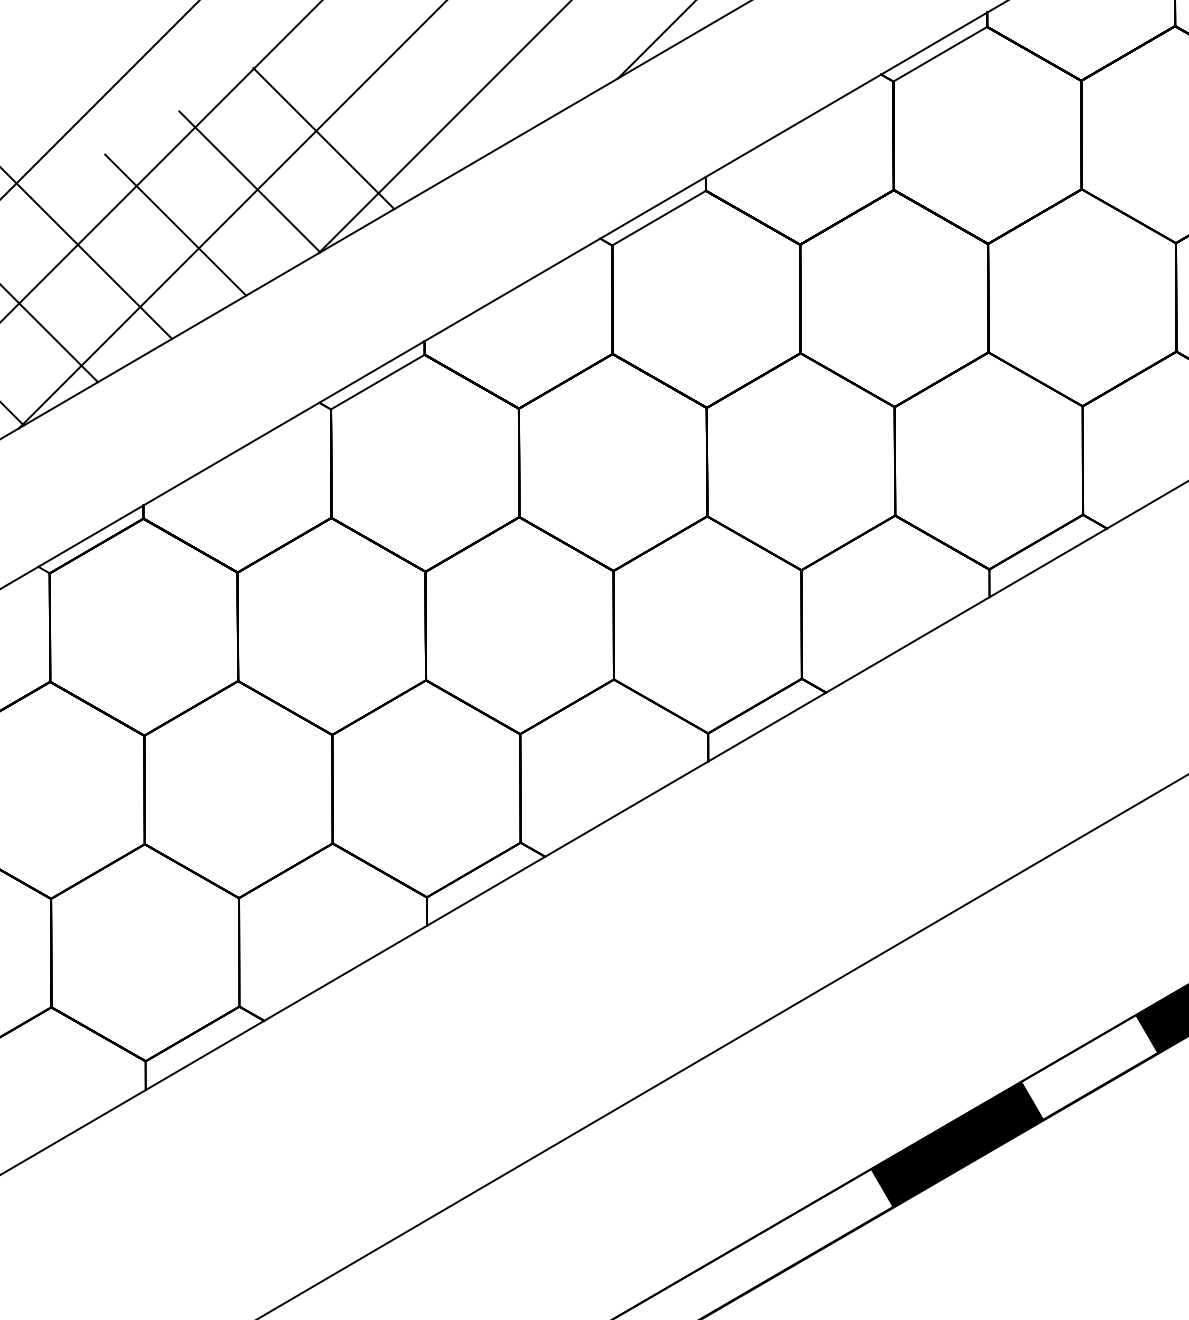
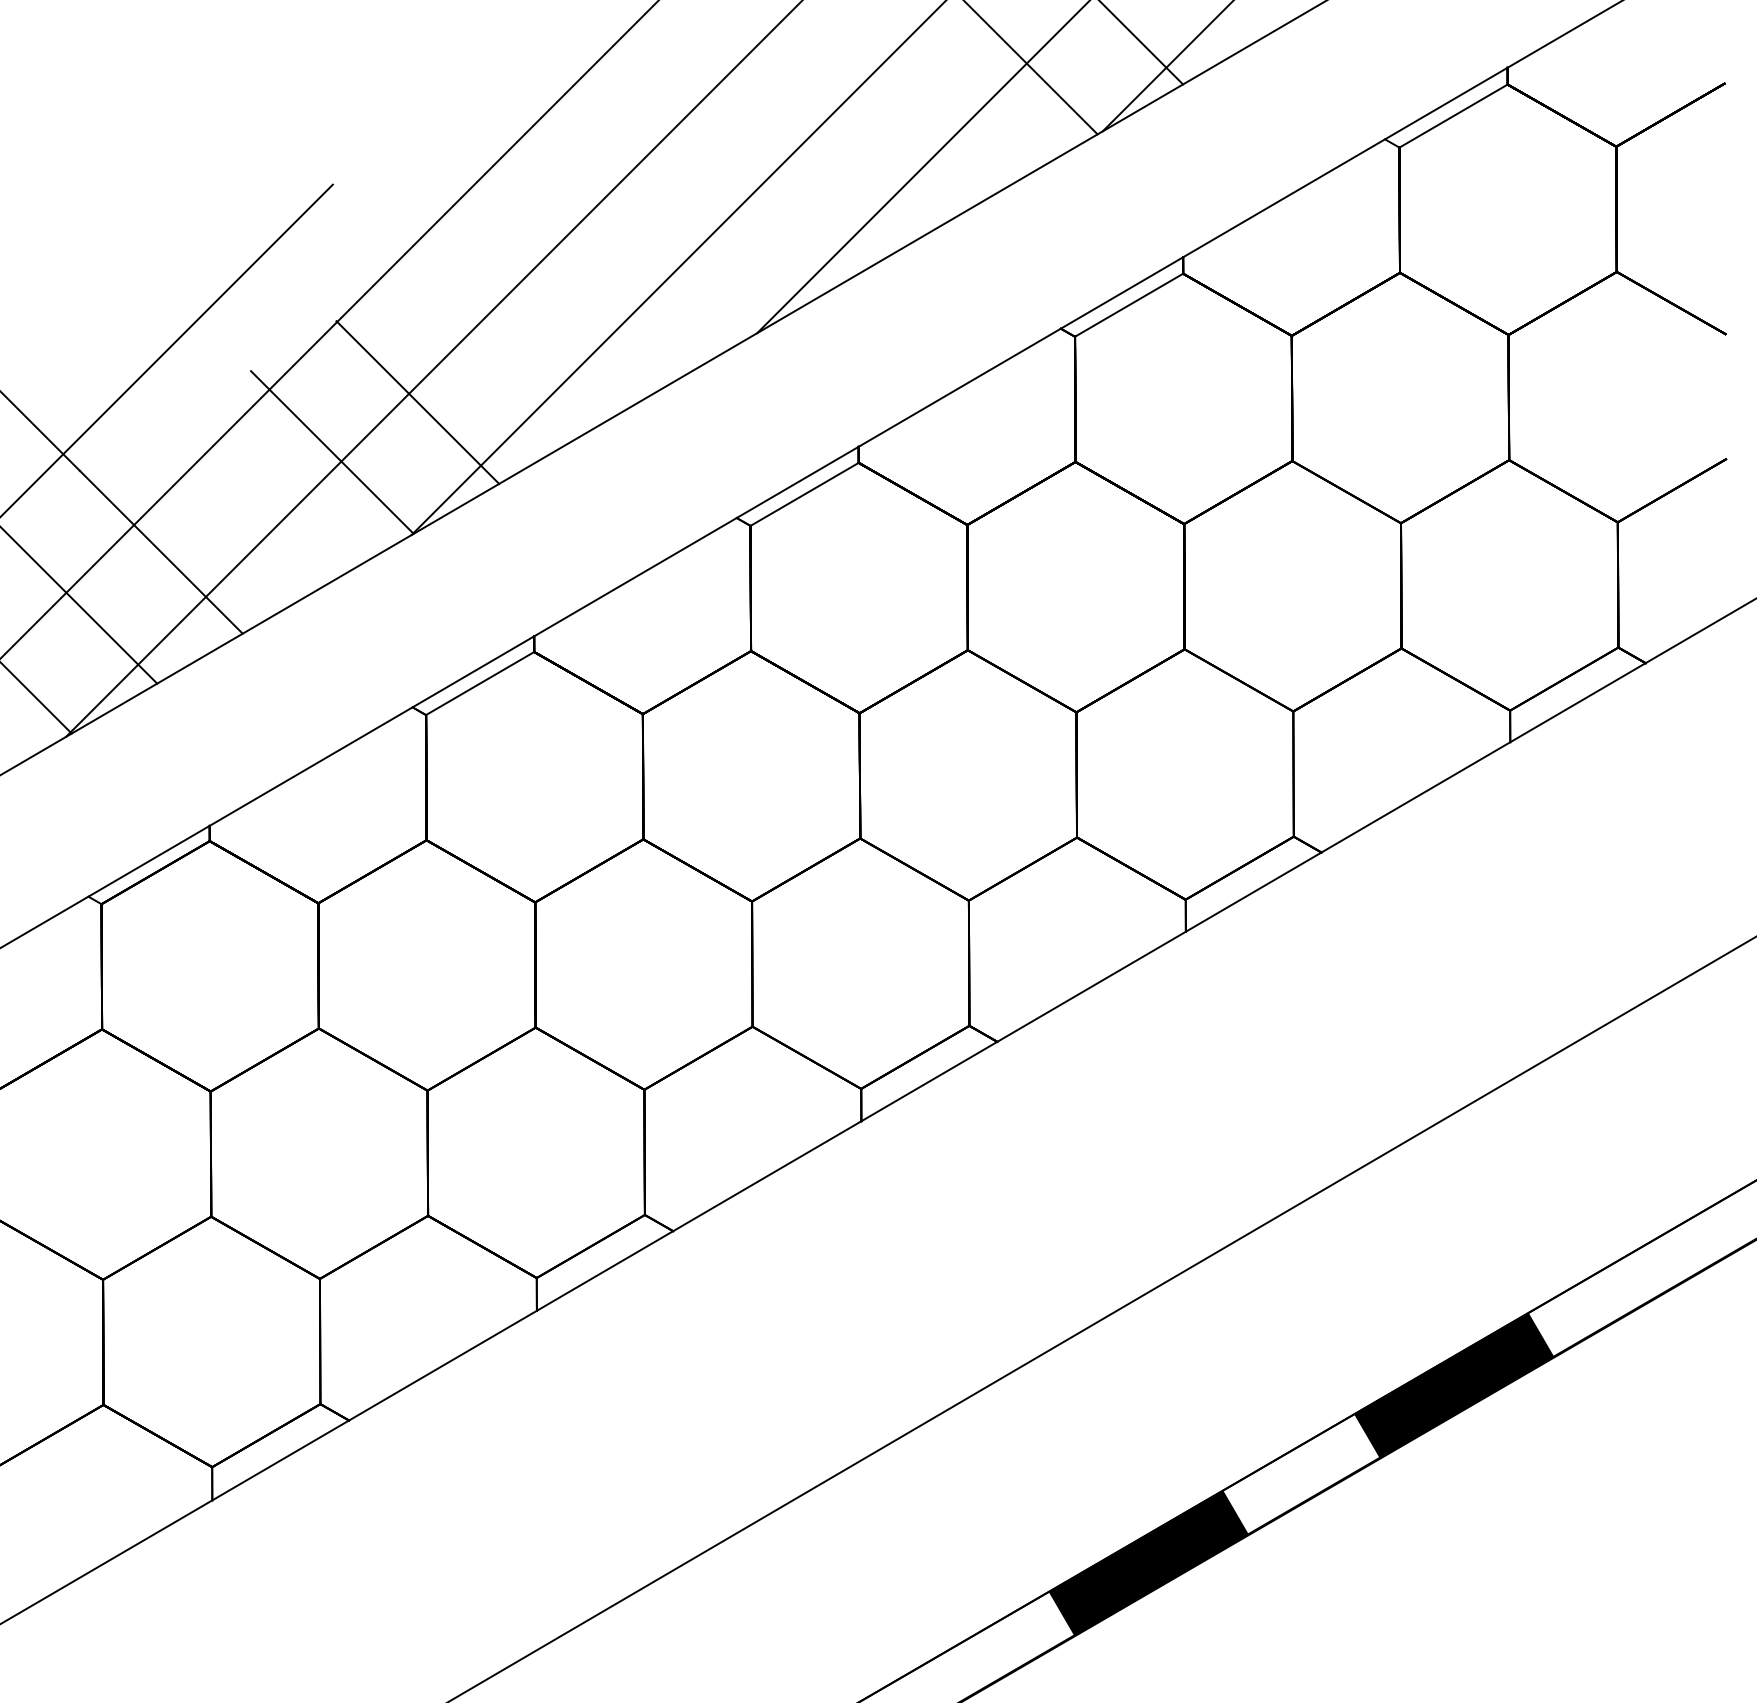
line: (175, 225) -> (246, 502), removed

